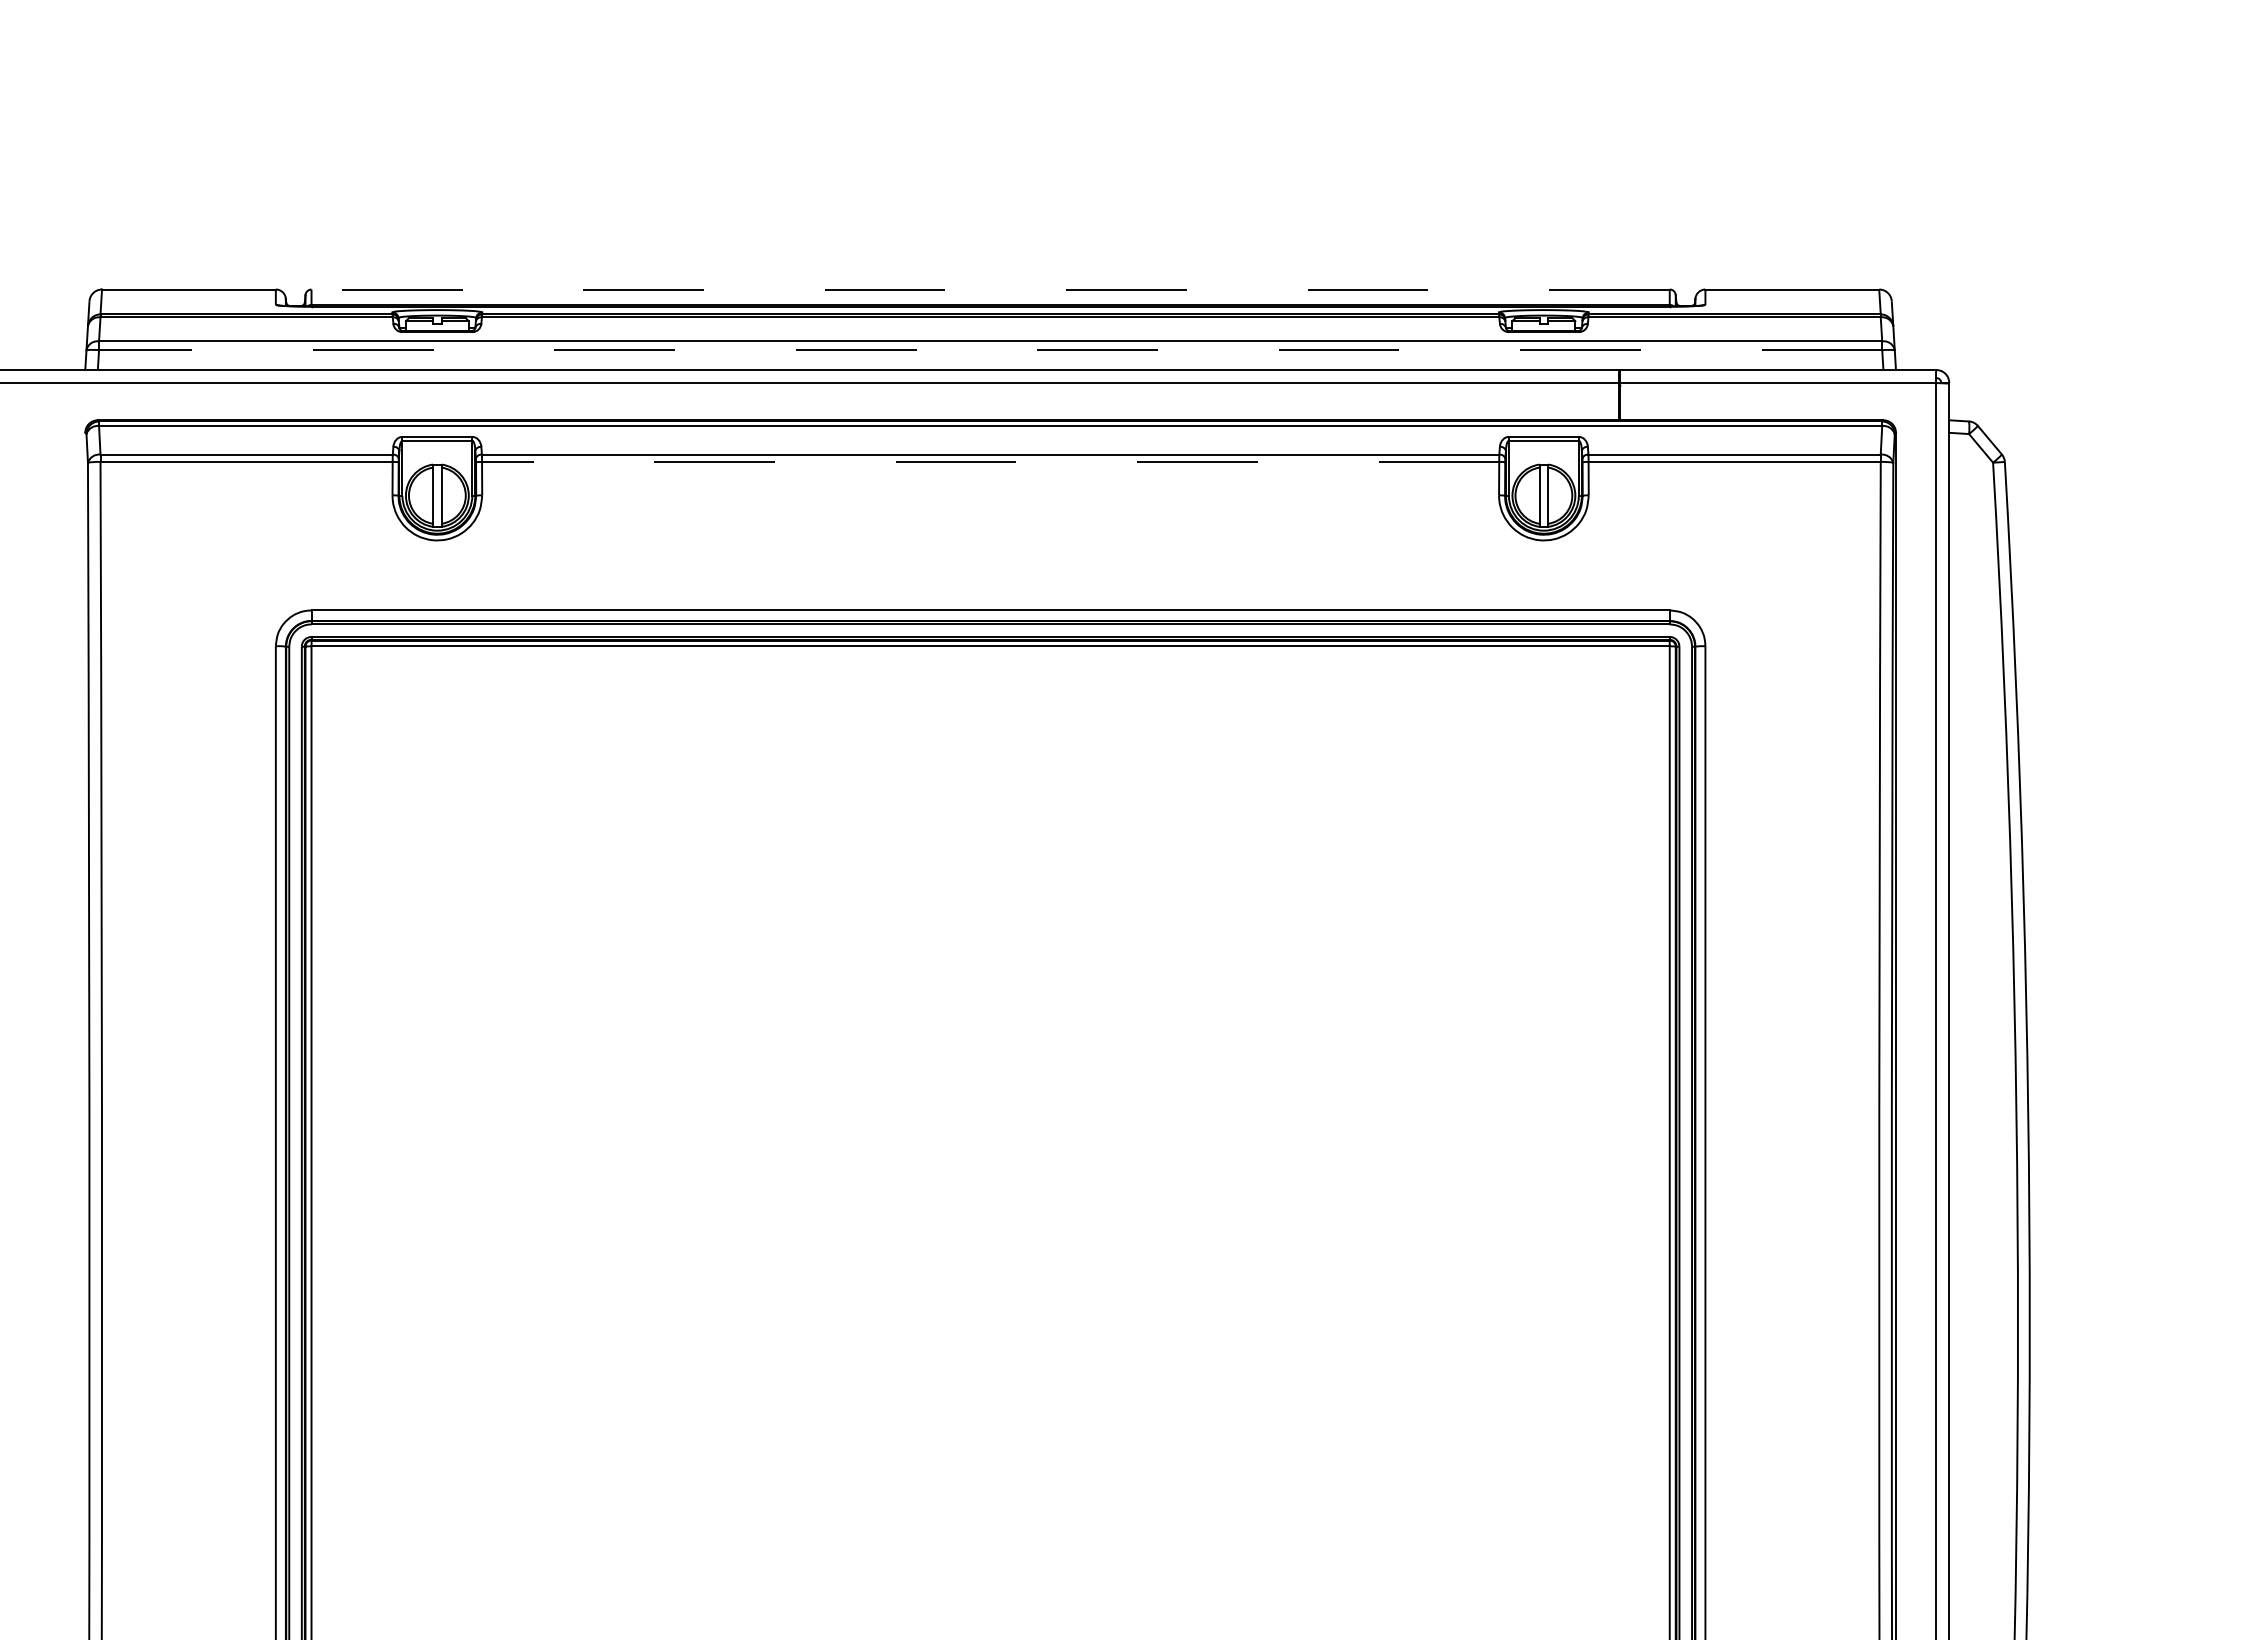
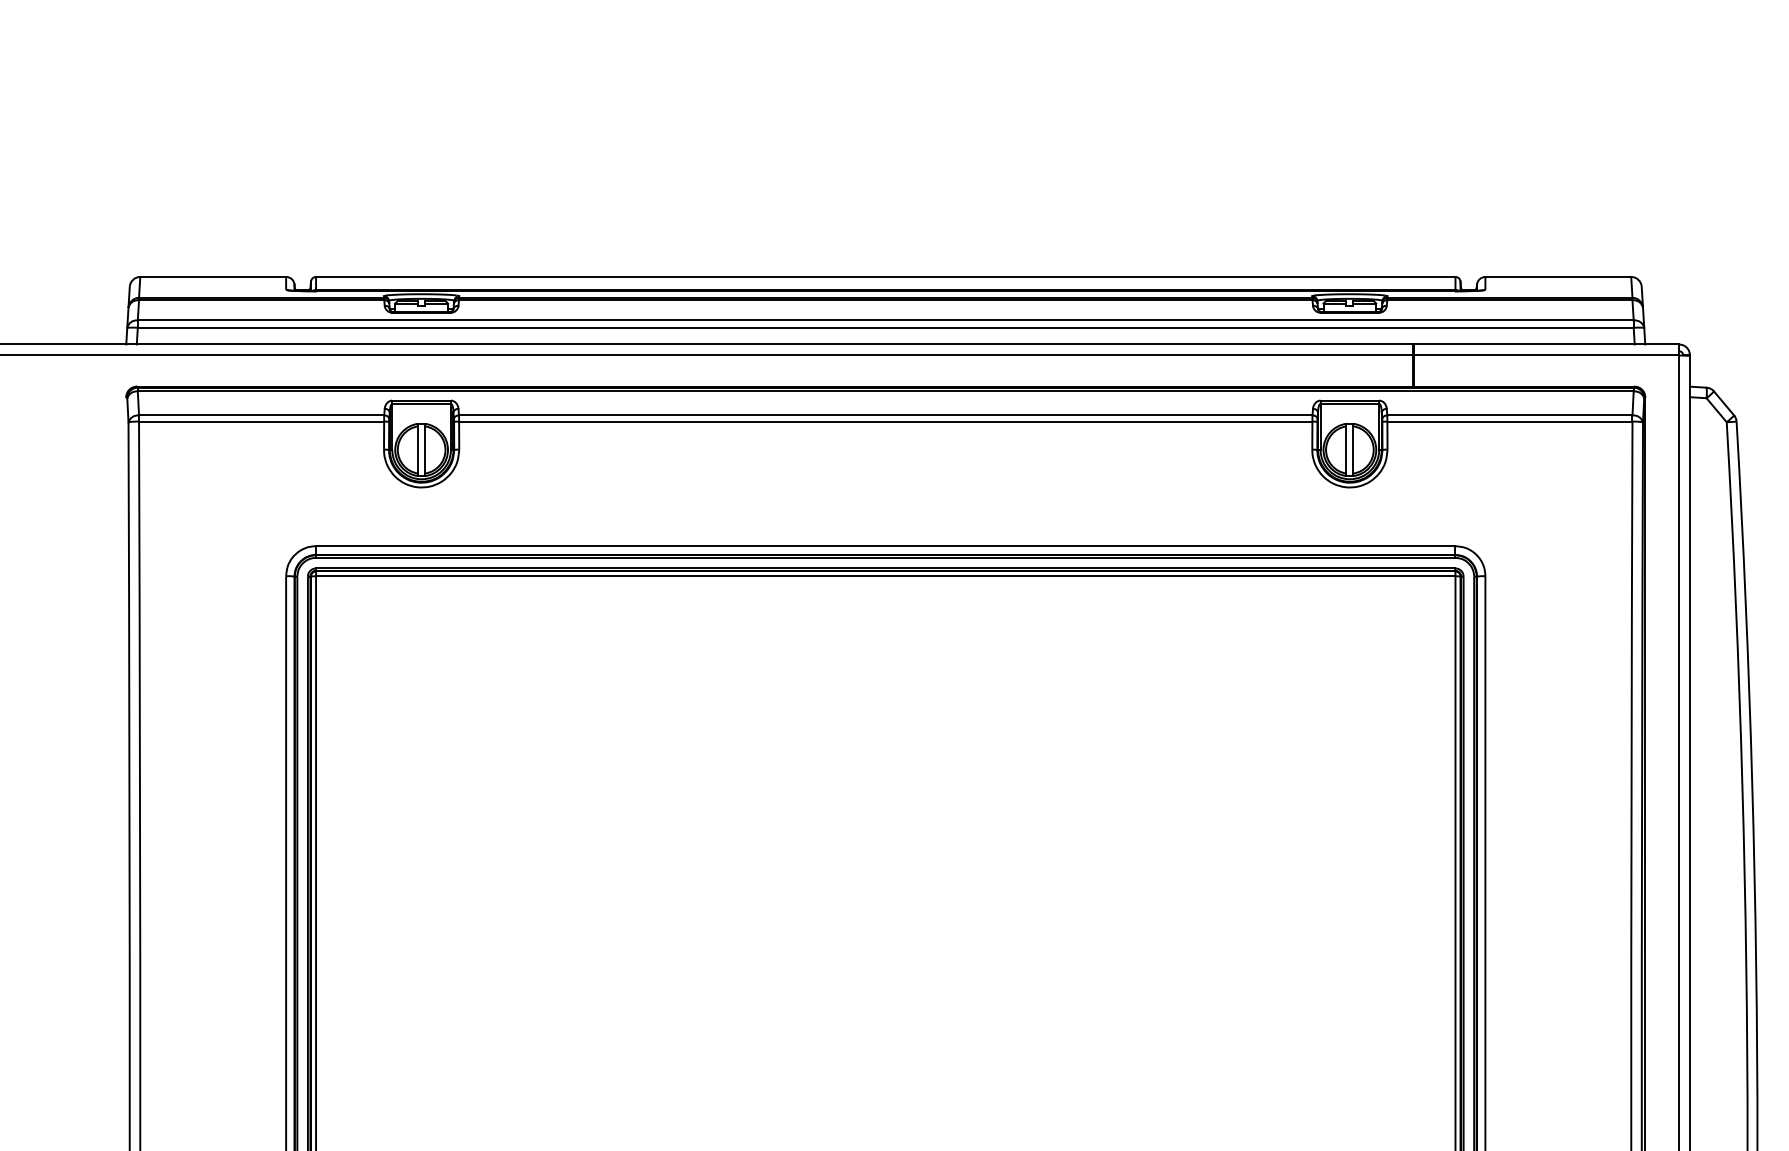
line: (990, 289) -> (885, 276), dashed -> solid
line: (990, 350) -> (885, 328), dashed -> solid
line: (990, 461) -> (885, 421), dashed -> solid

